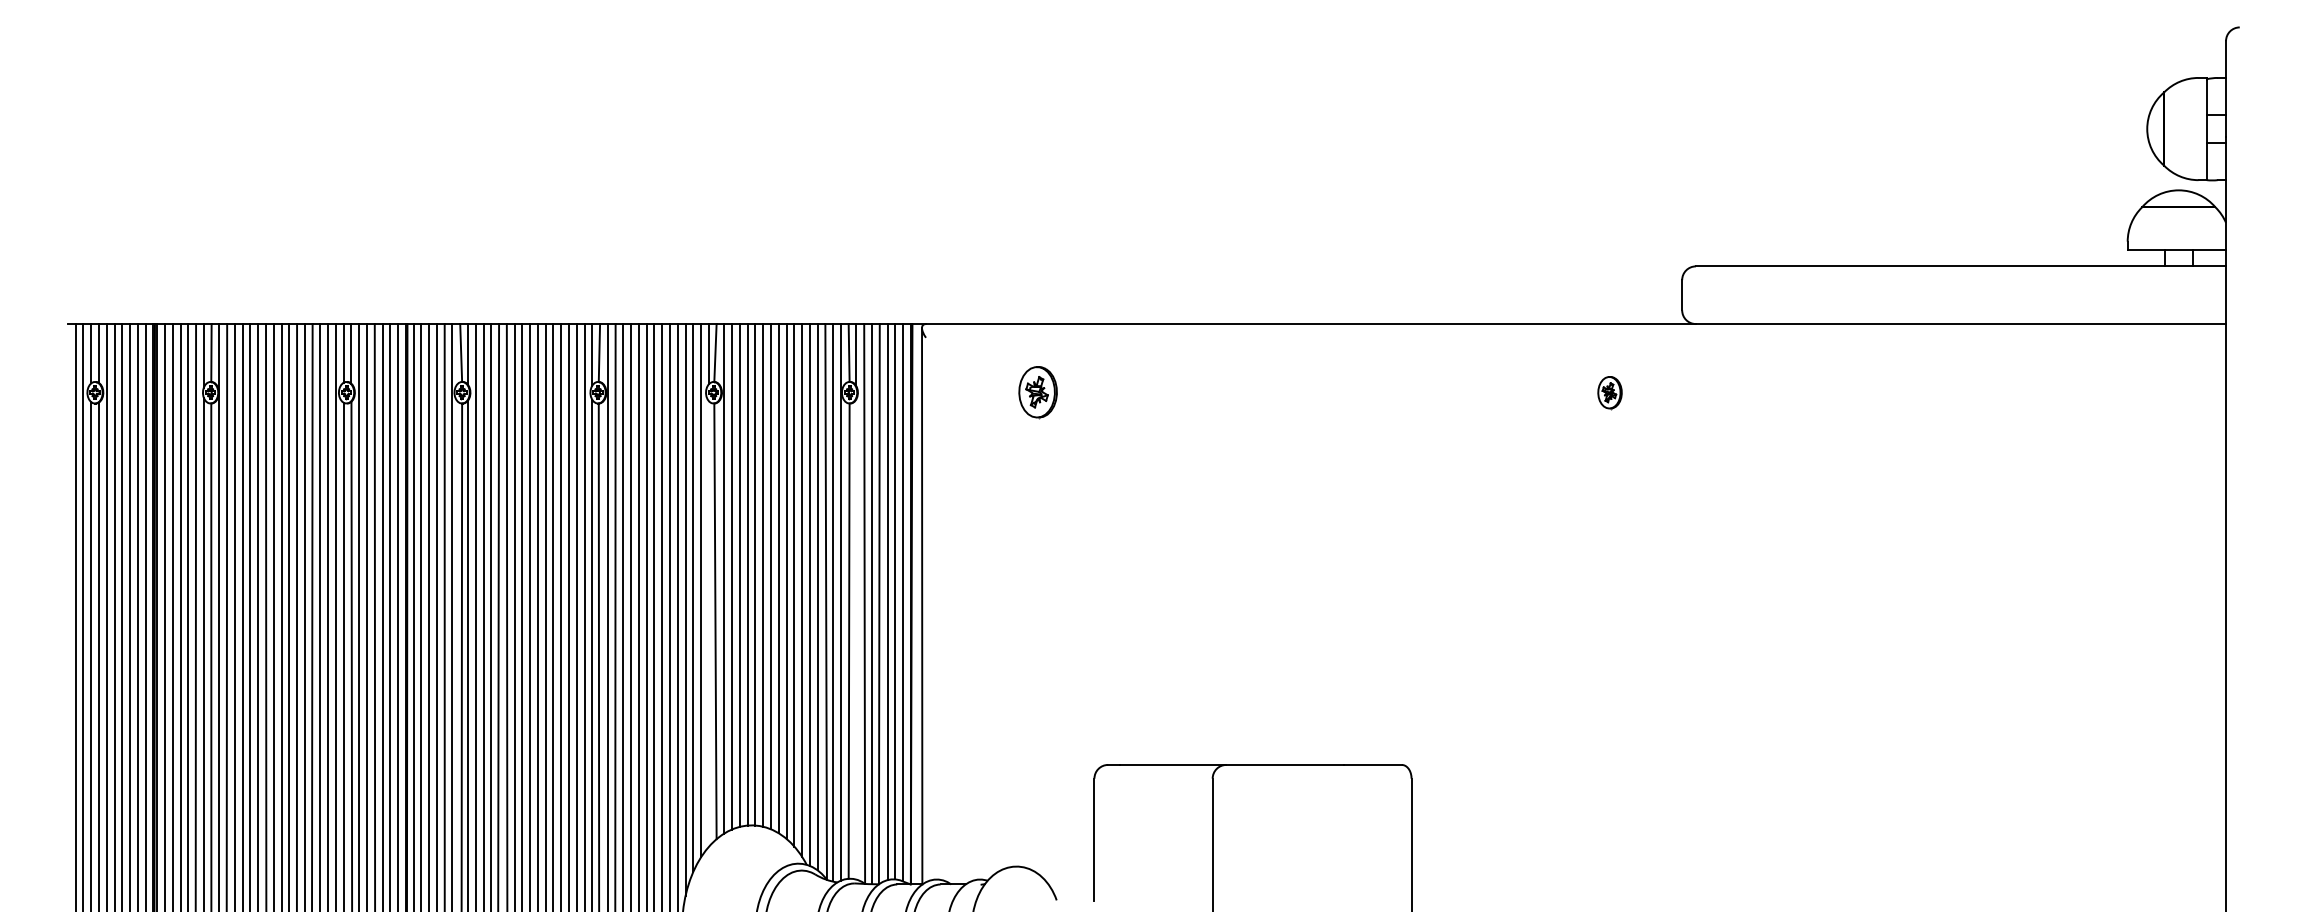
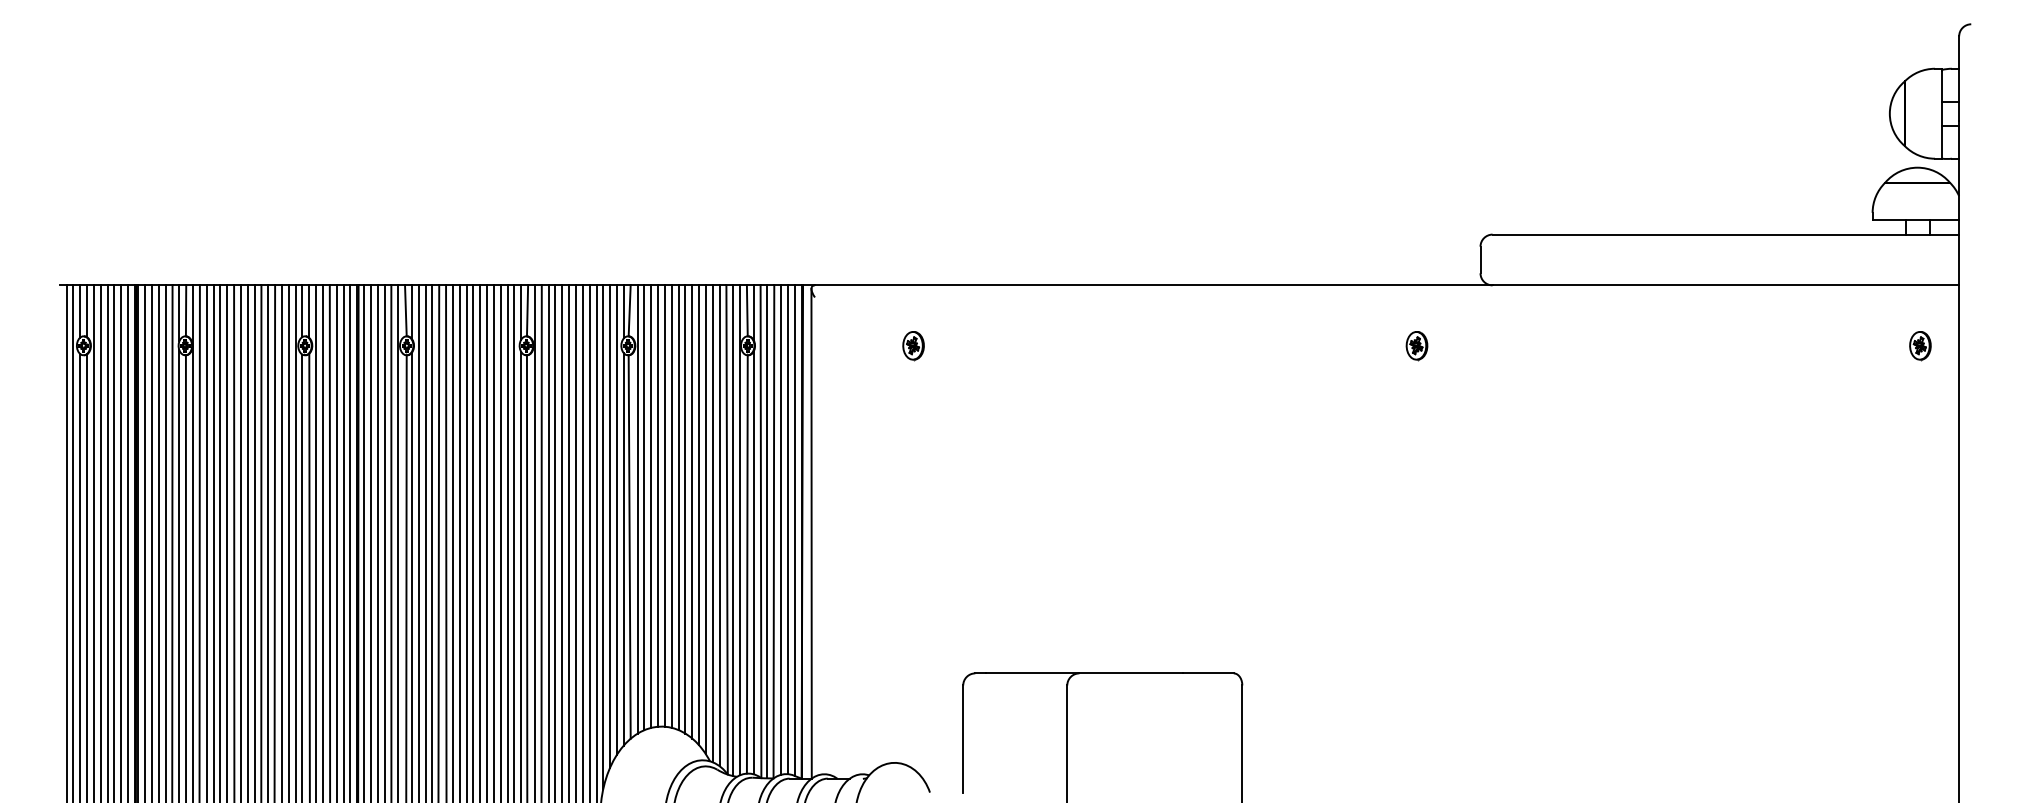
part: (1037, 393) -> (913, 346), size x0.62
part: (2182, 393) -> (1920, 346), added
line: (708, 624) -> (623, 549), added
line: (856, 638) -> (753, 562), added

